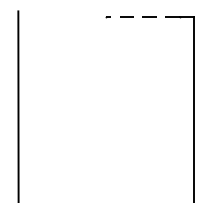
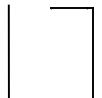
line: (142, 17) -> (68, 8), dashed -> solid

